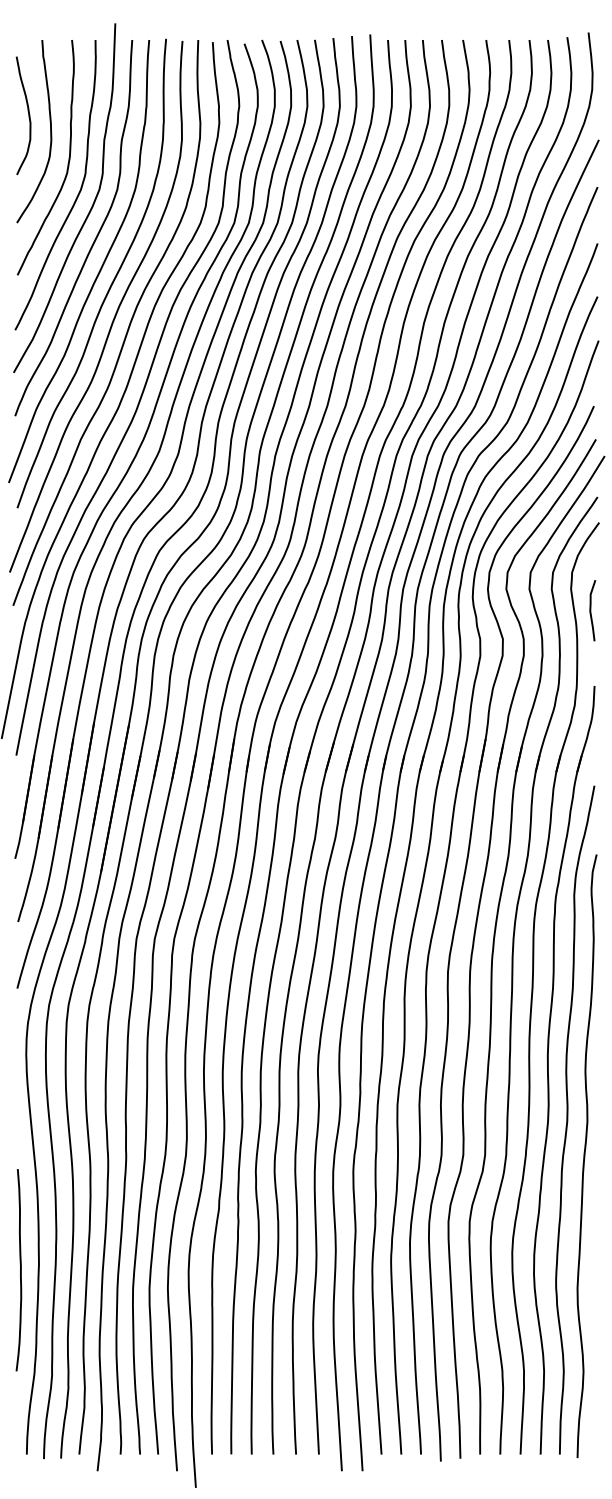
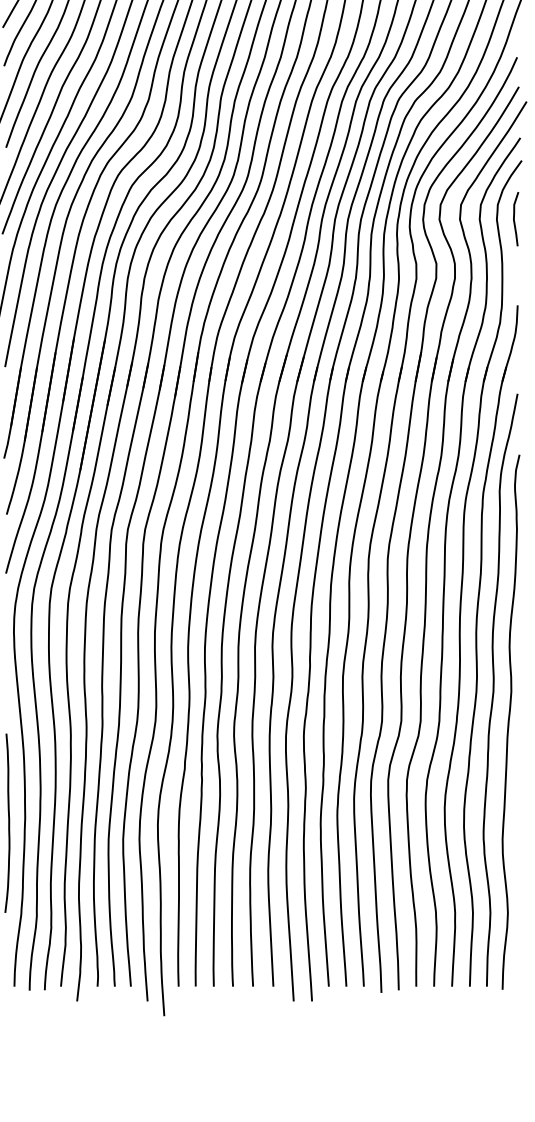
curve: (591, 610) -> (514, 218), moved

